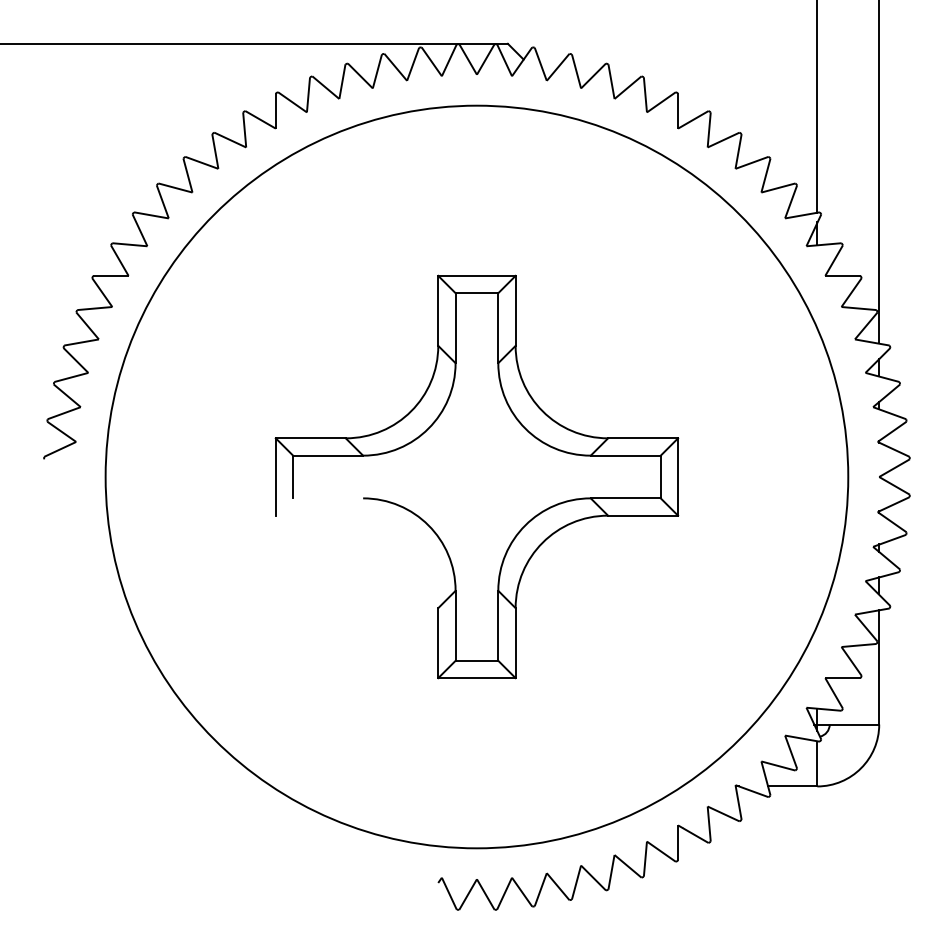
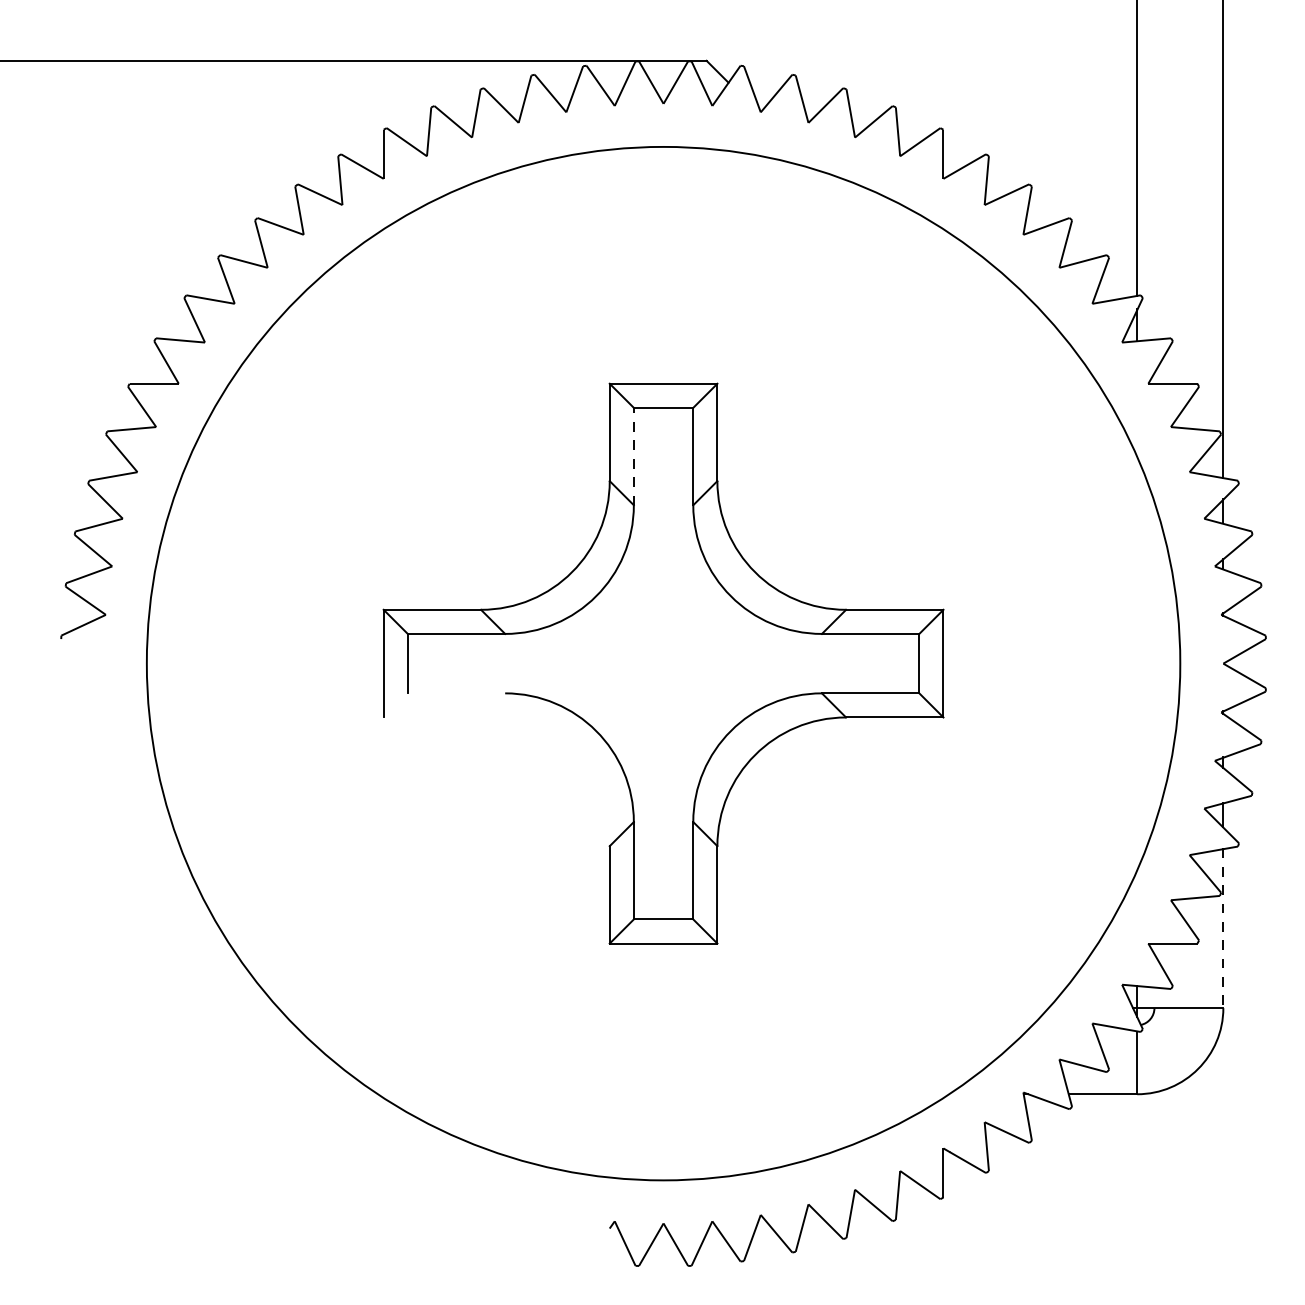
line: (455, 328) -> (633, 456), solid -> dashed
line: (879, 667) -> (1223, 928), solid -> dashed

